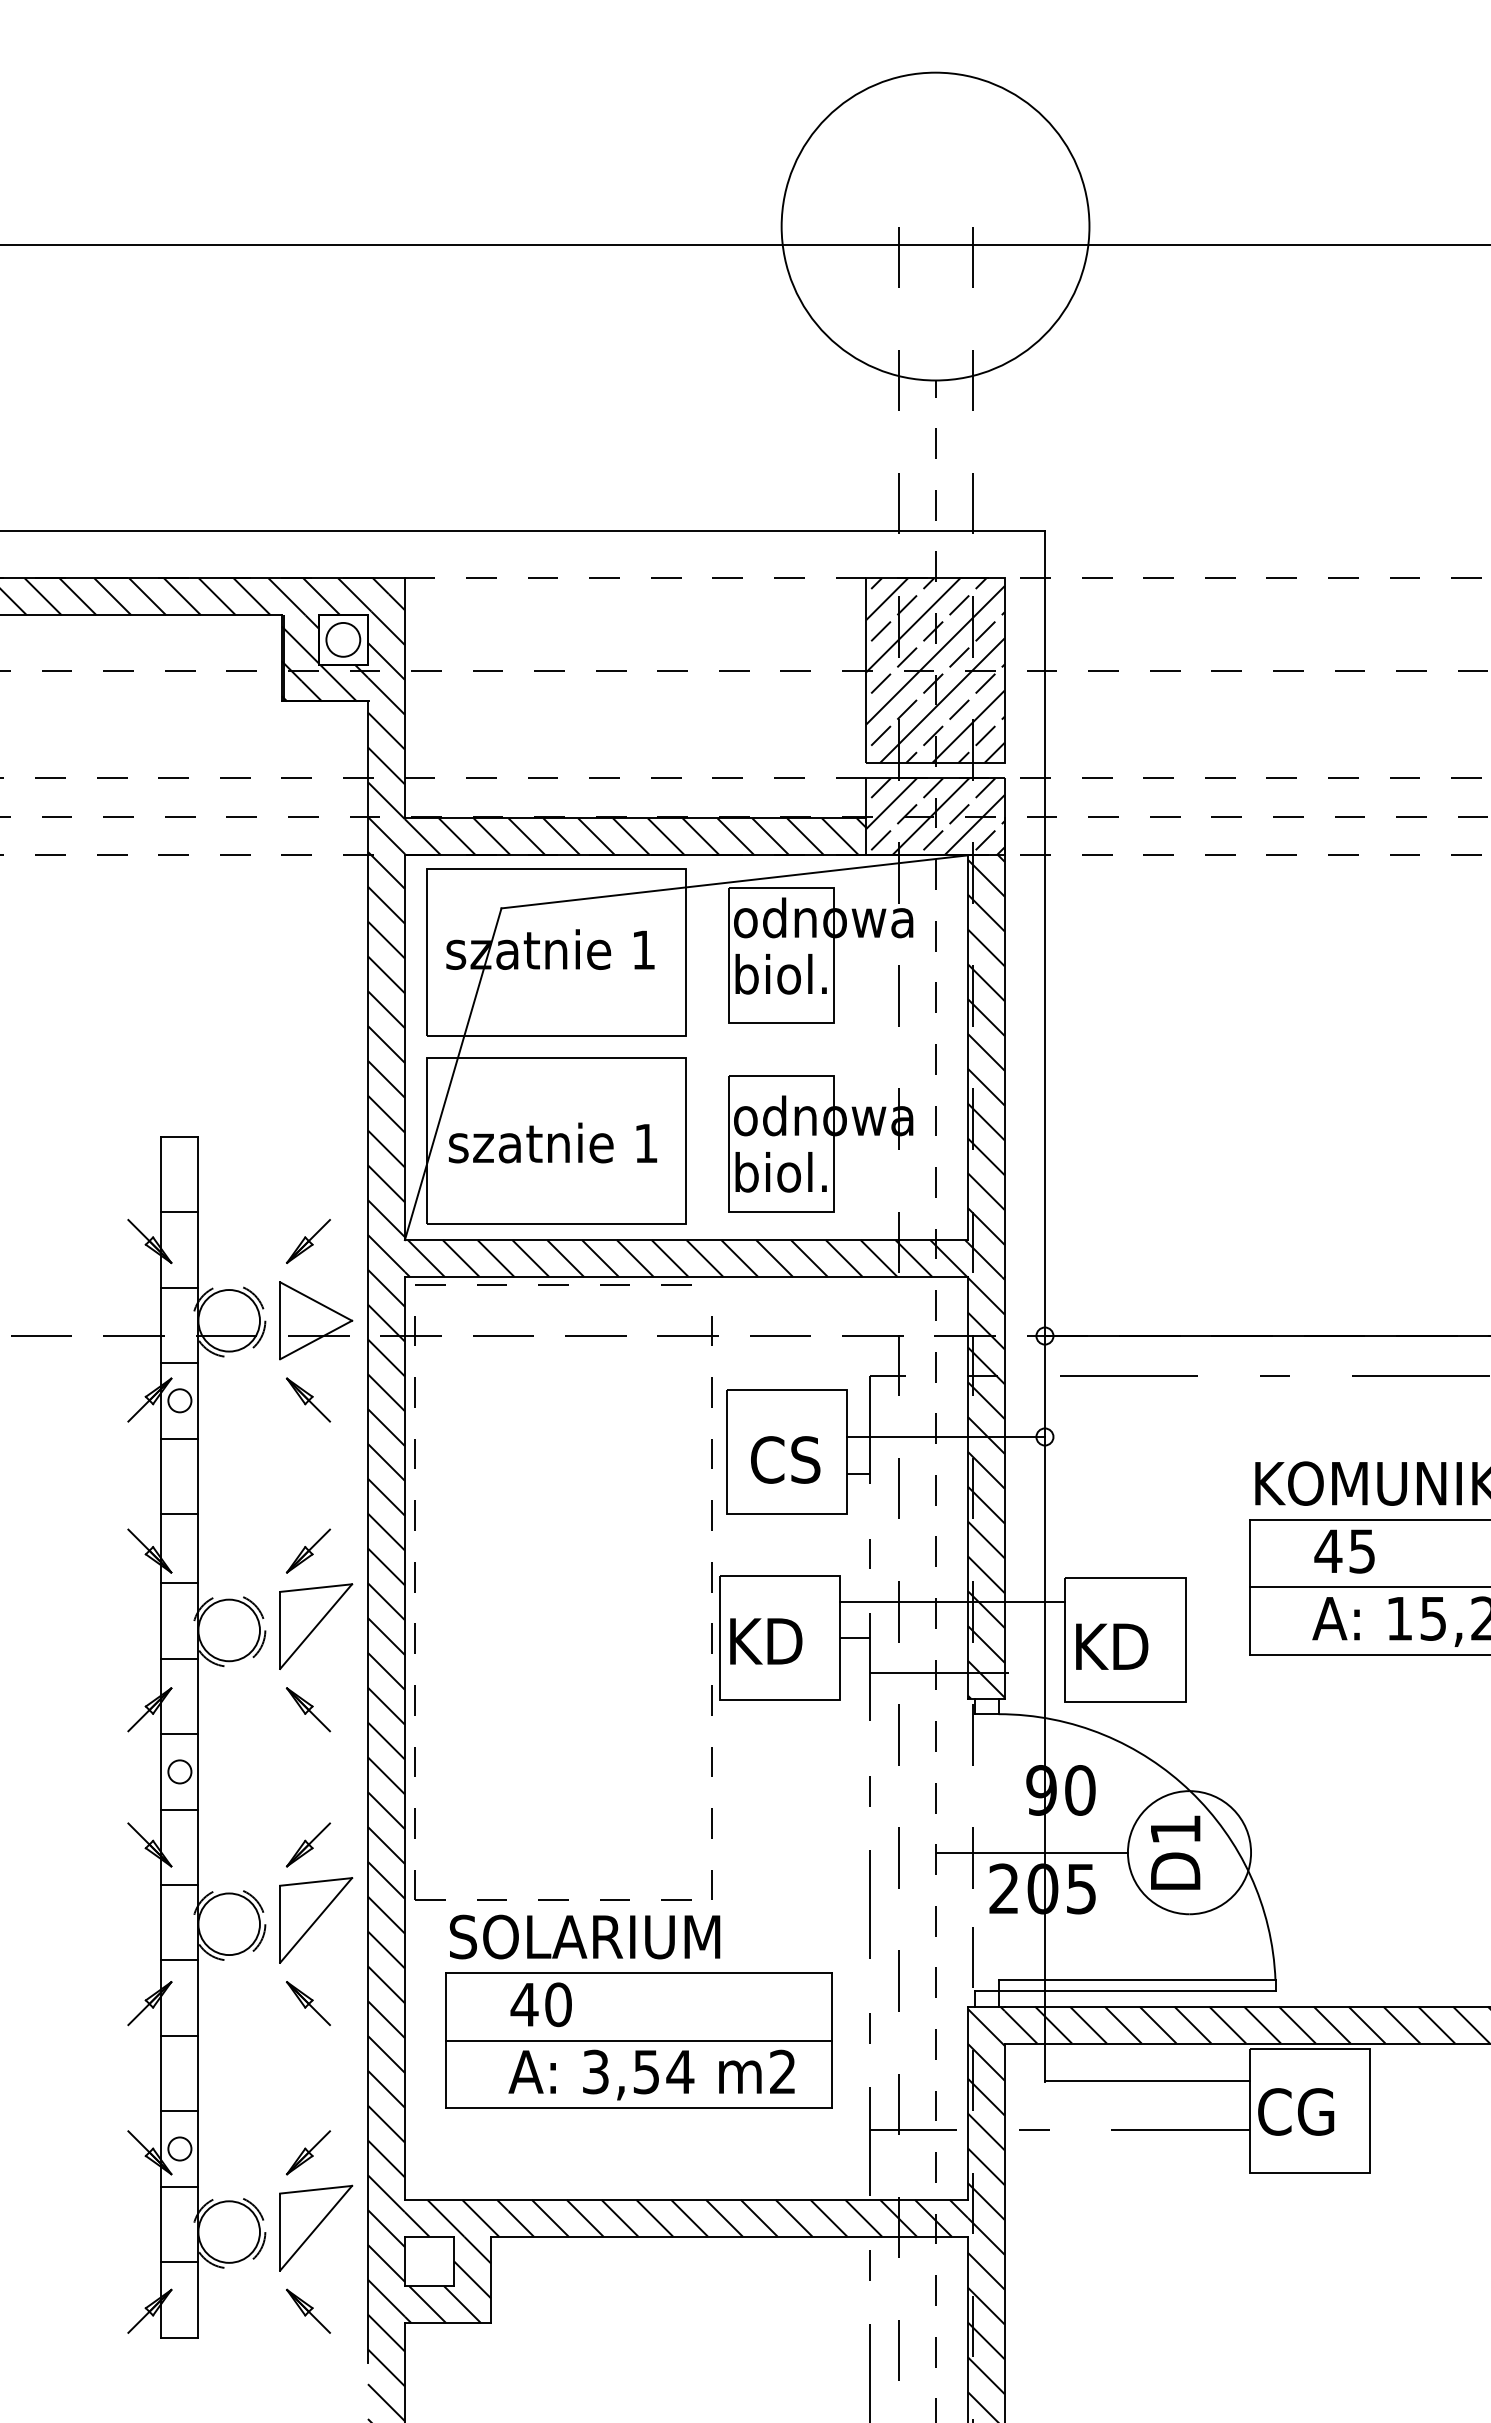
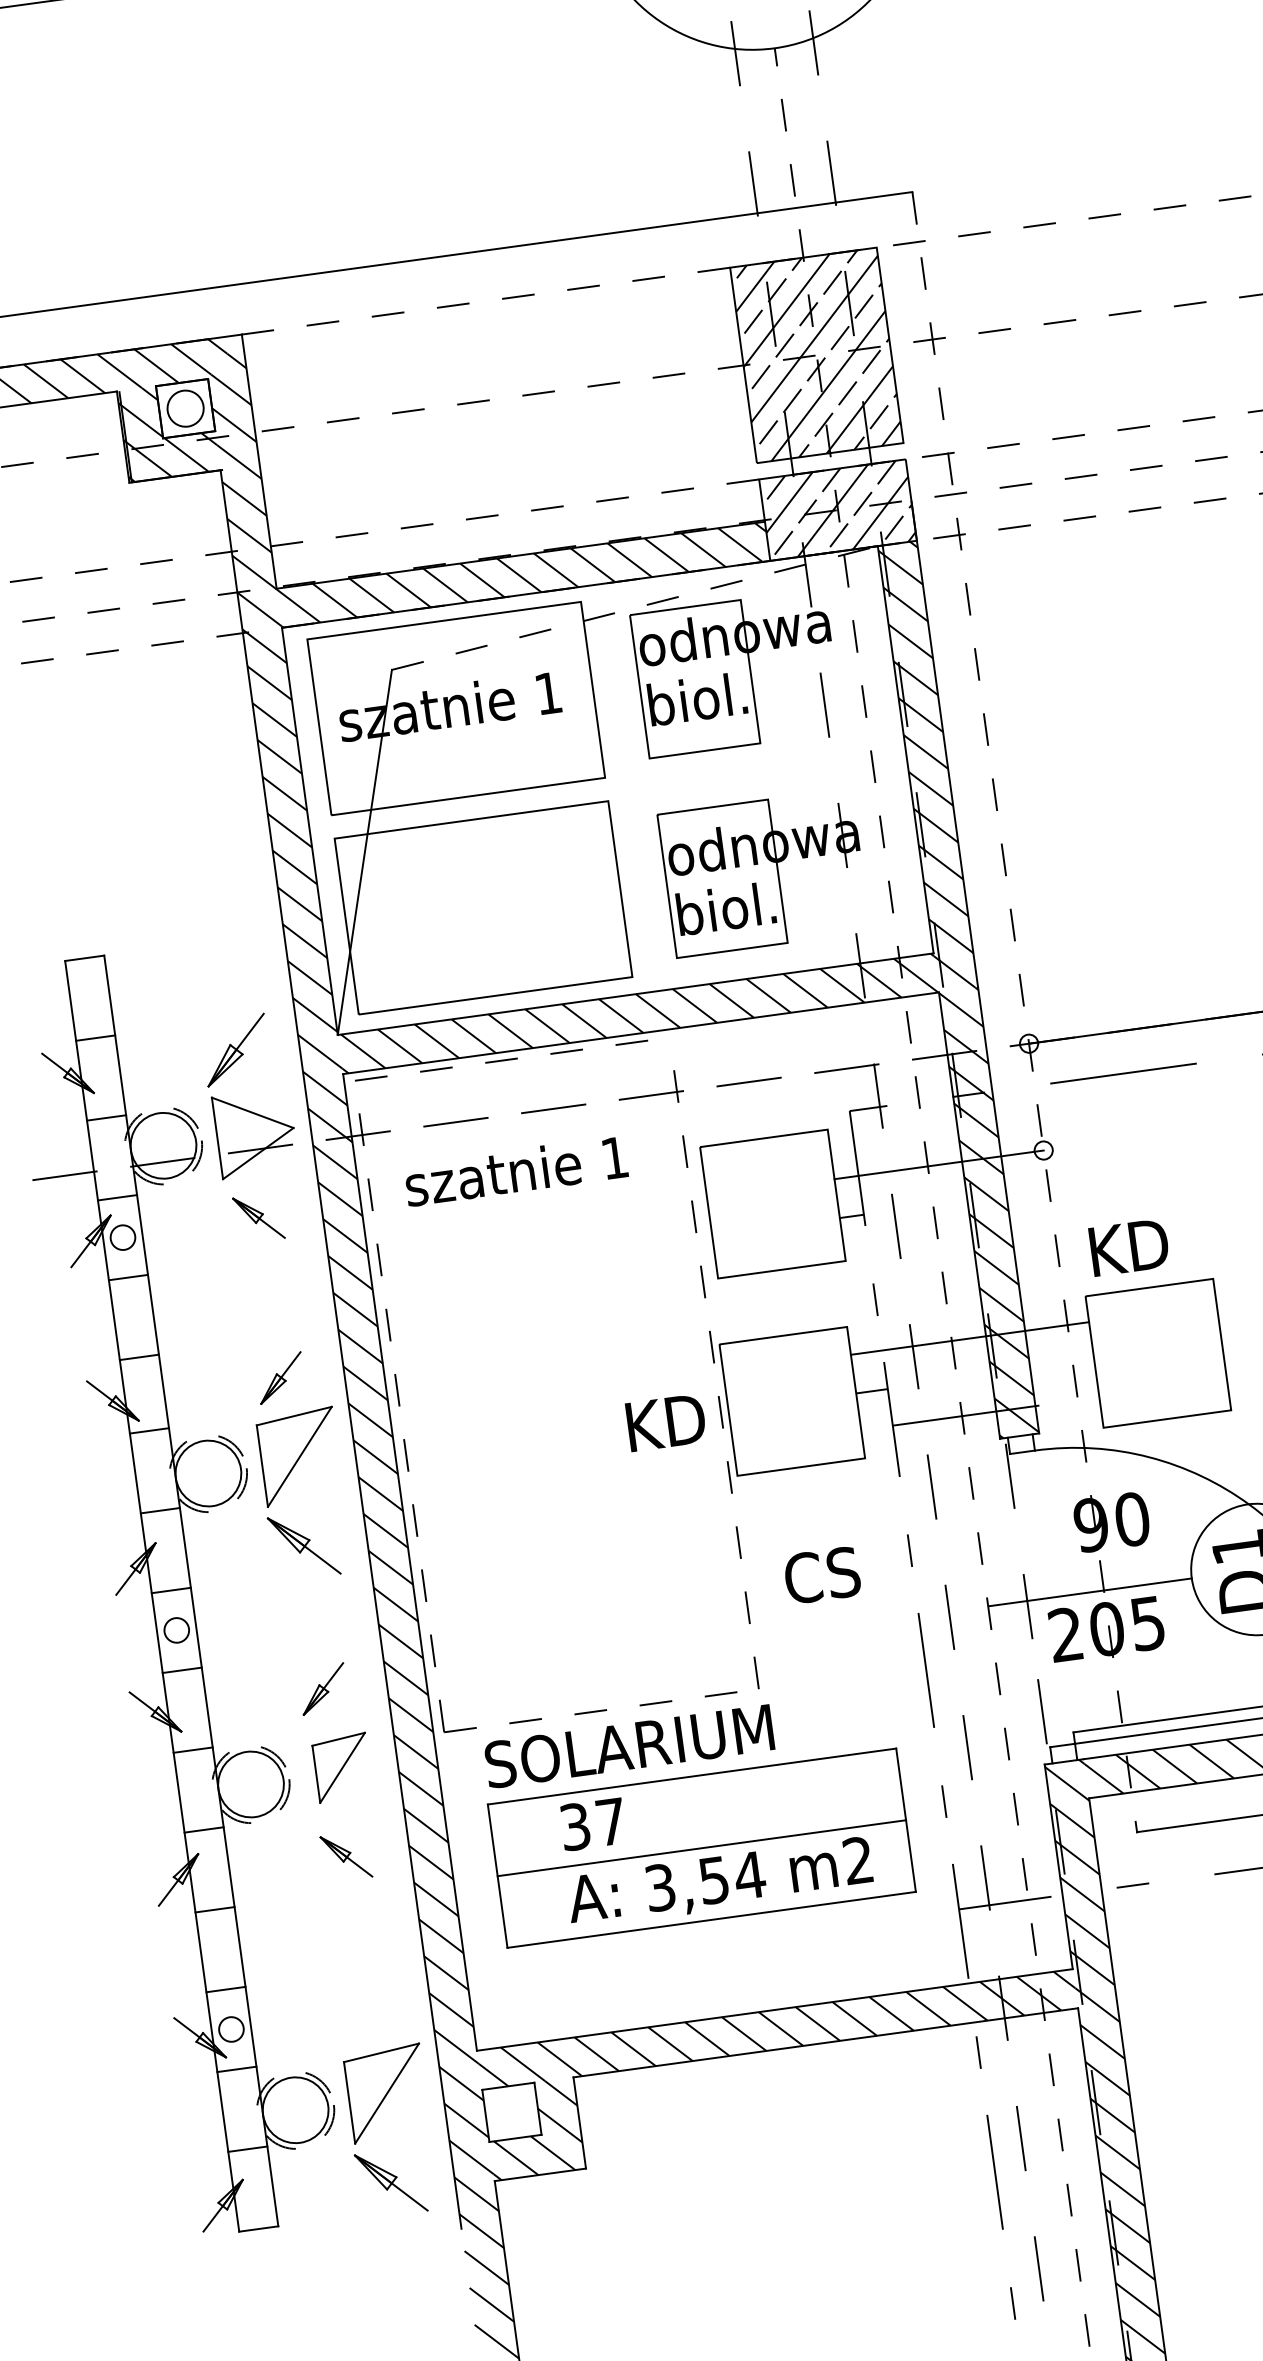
line: (734, 881) -> (634, 607), solid -> dashed
text: (553, 1142) -> (516, 1170), moved
part: (308, 1241) -> (235, 1050), size x1.4
line: (1044, 1307) -> (1024, 1013), solid -> dashed
text: (785, 1459) -> (822, 1574), moved
text: (766, 1641) -> (666, 1422), moved
text: (1112, 1646) -> (1129, 1247), moved
part: (307, 1709) -> (302, 1545), size x1.4
part: (316, 1920) -> (342, 1767), size x0.7
text: (540, 2004) -> (592, 1824), 40 -> 37
part: (308, 2152) -> (368, 2014), removed
part: (308, 2310) -> (390, 2181), size x1.4

